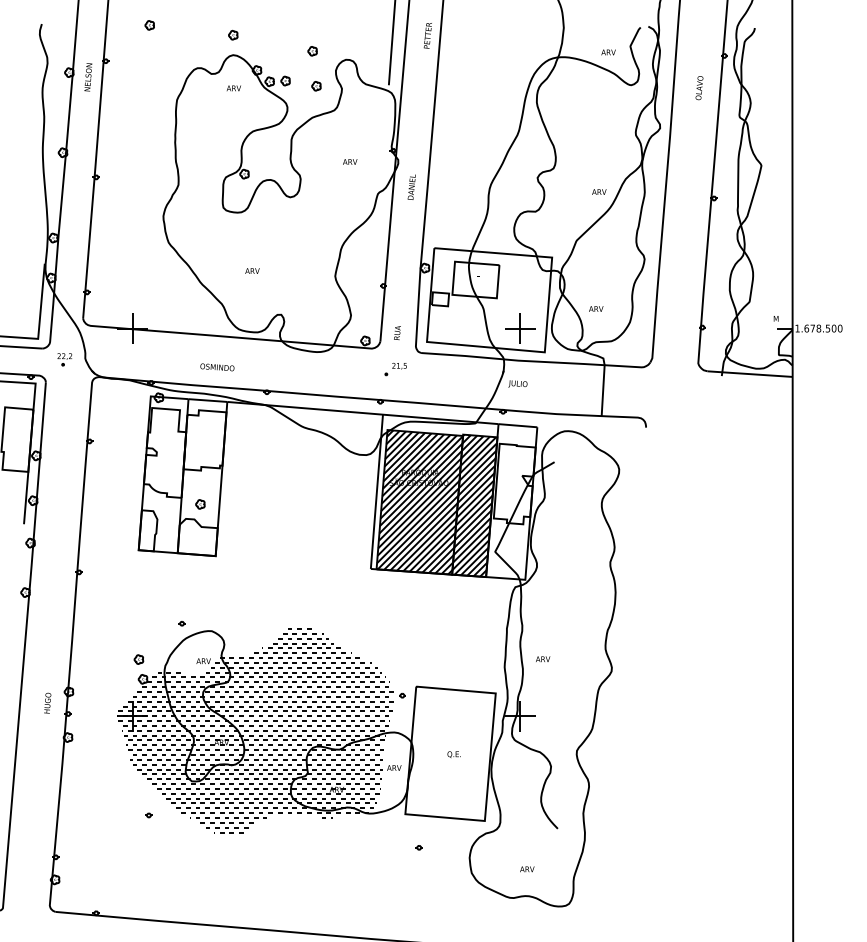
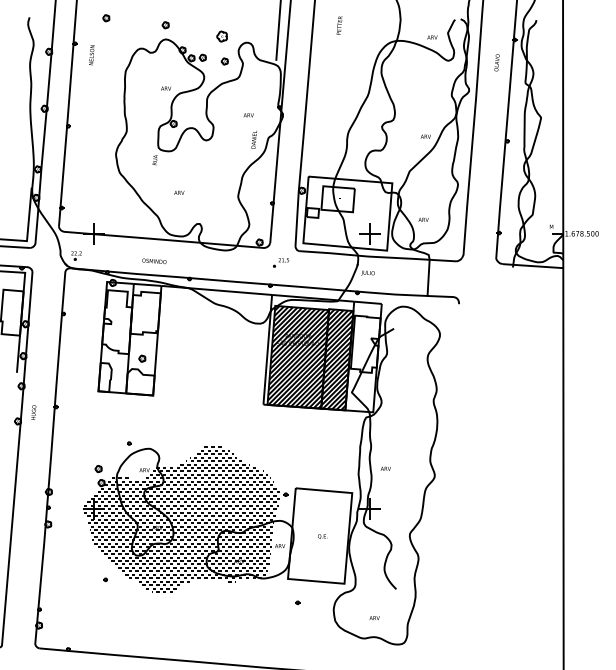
text: (427, 35) -> (339, 25), moved
part: (312, 51) -> (221, 36), size x1.6
text: (88, 77) -> (91, 55), moved
text: (233, 88) -> (165, 88), moved
text: (411, 186) -> (253, 139), moved
text: (397, 333) -> (155, 160), moved
part: (64, 359) -> (76, 255), moved
text: (47, 702) -> (33, 412), moved

